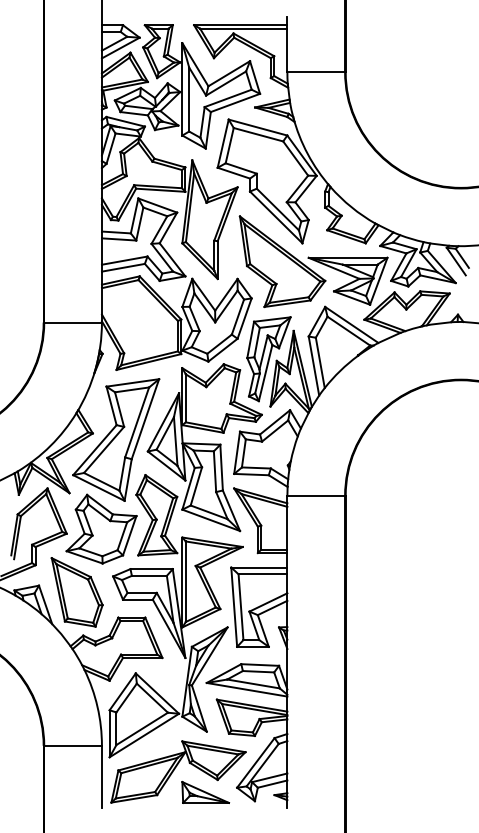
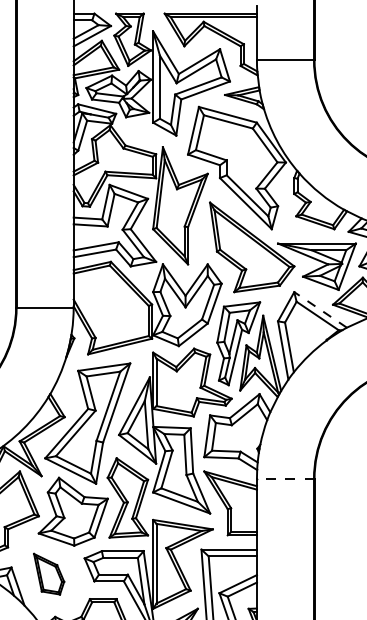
line: (351, 324) -> (320, 309), solid -> dashed
line: (316, 495) -> (285, 478), solid -> dashed
part: (76, 592) -> (48, 574), size x0.6

